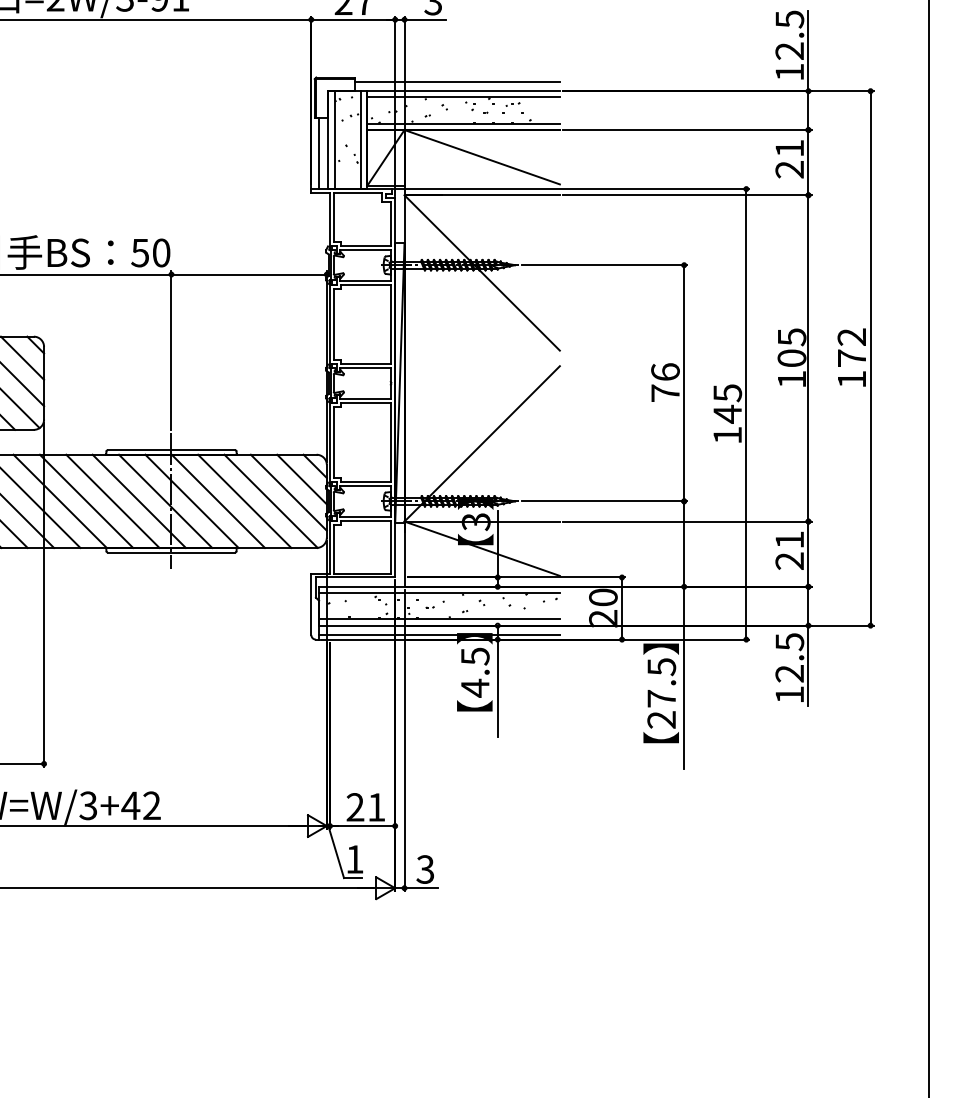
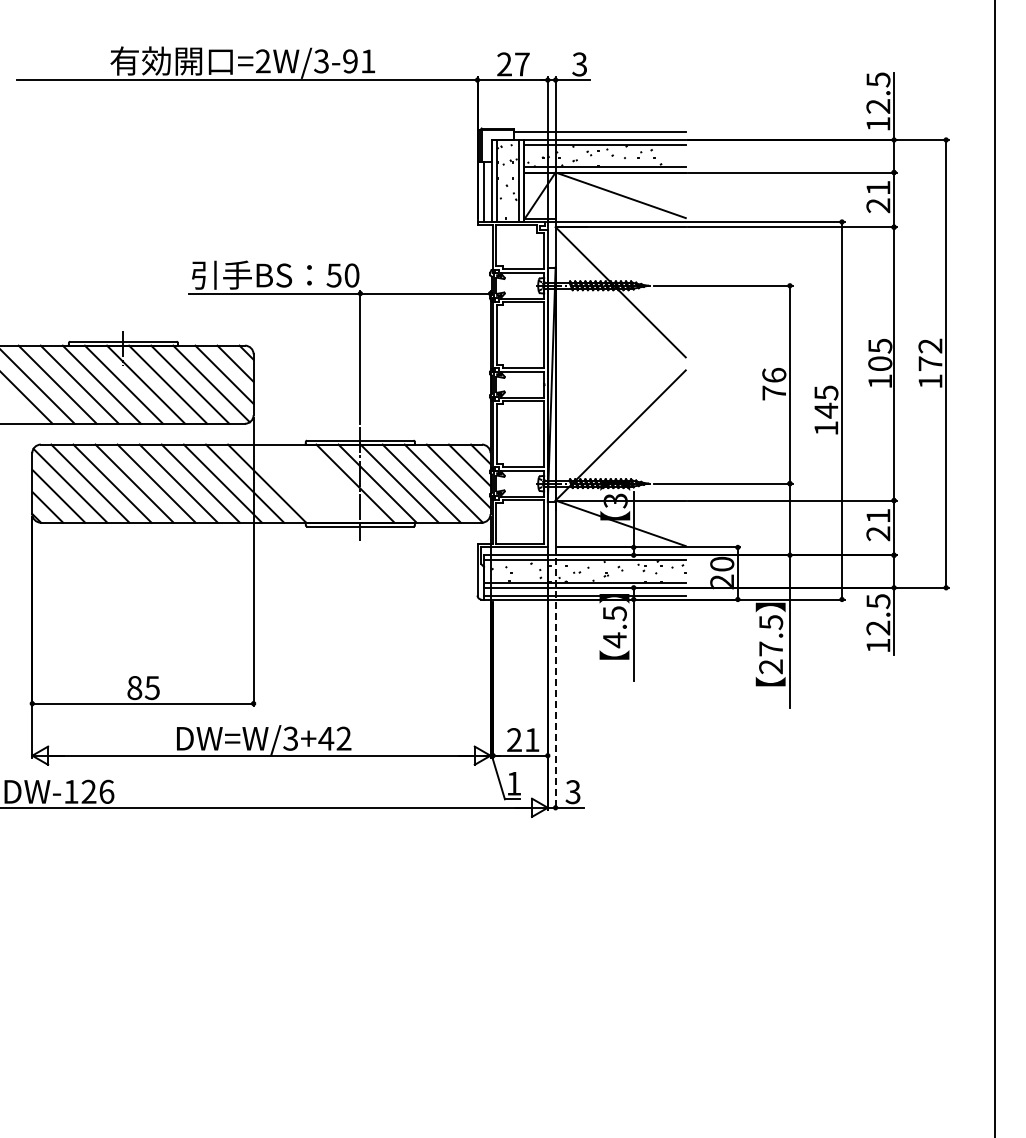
line: (86, 501) -> (289, 483), removed
line: (113, 501) -> (311, 483), removed
line: (139, 501) -> (333, 483), removed
line: (404, 741) -> (555, 684), solid -> dashed

